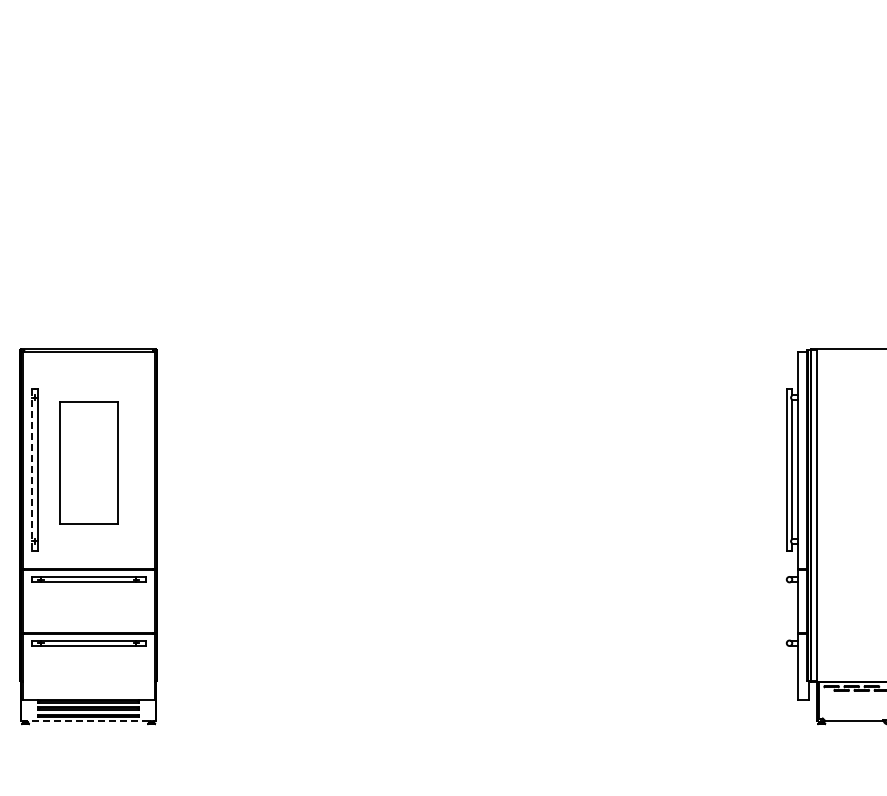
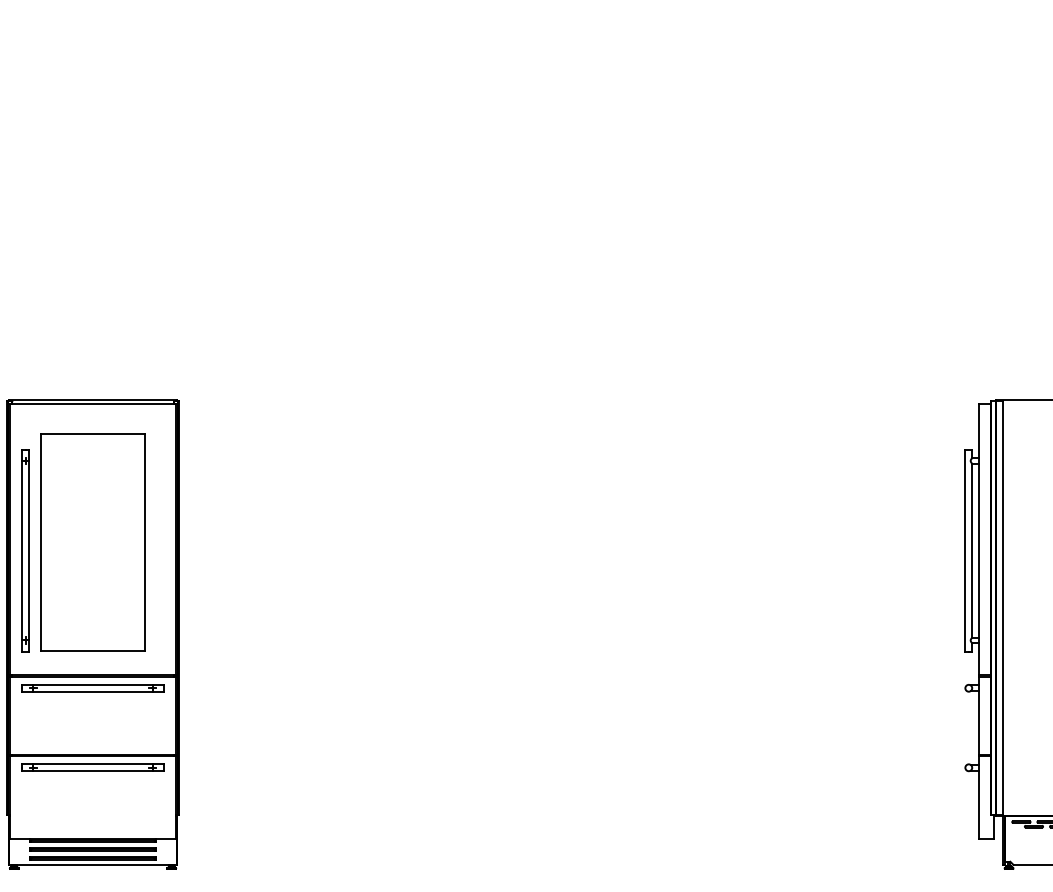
part: (88, 462) -> (92, 541), size x1.43
line: (32, 469) -> (22, 550), dashed -> solid
line: (89, 721) -> (94, 865), dashed -> solid

